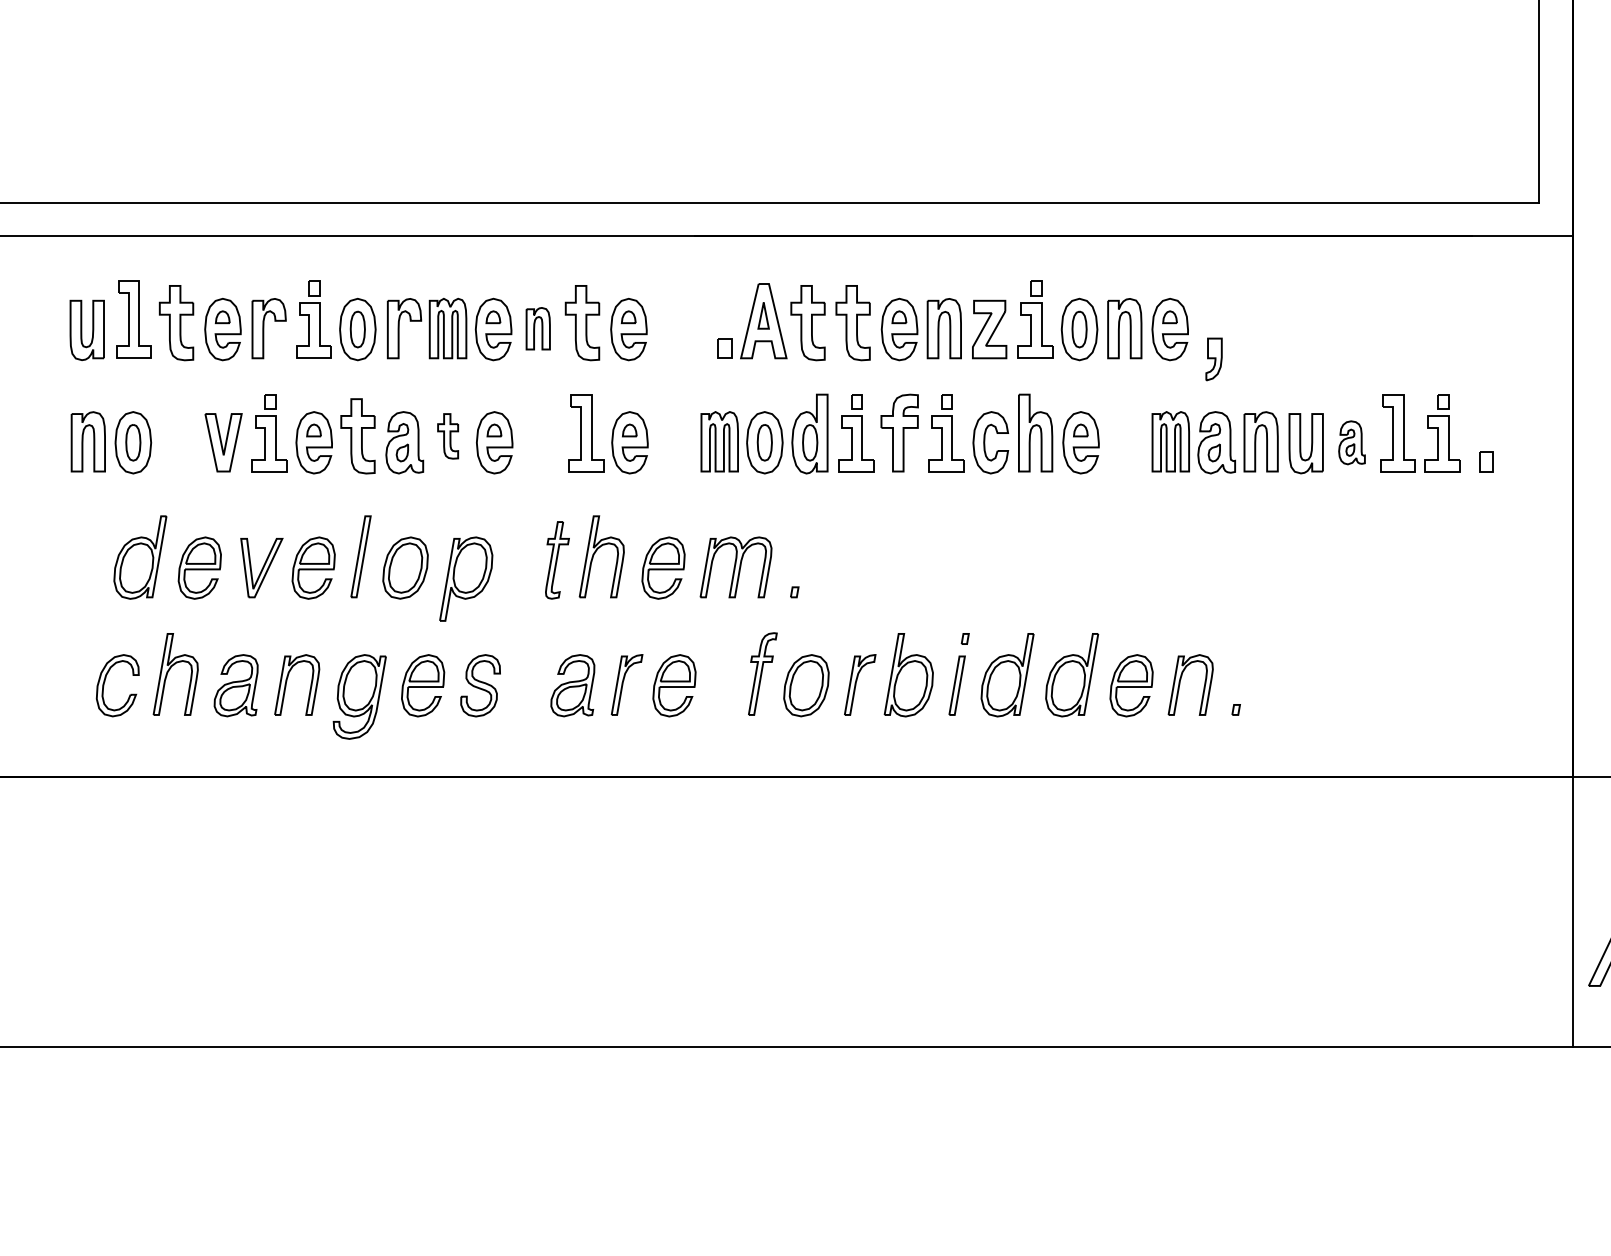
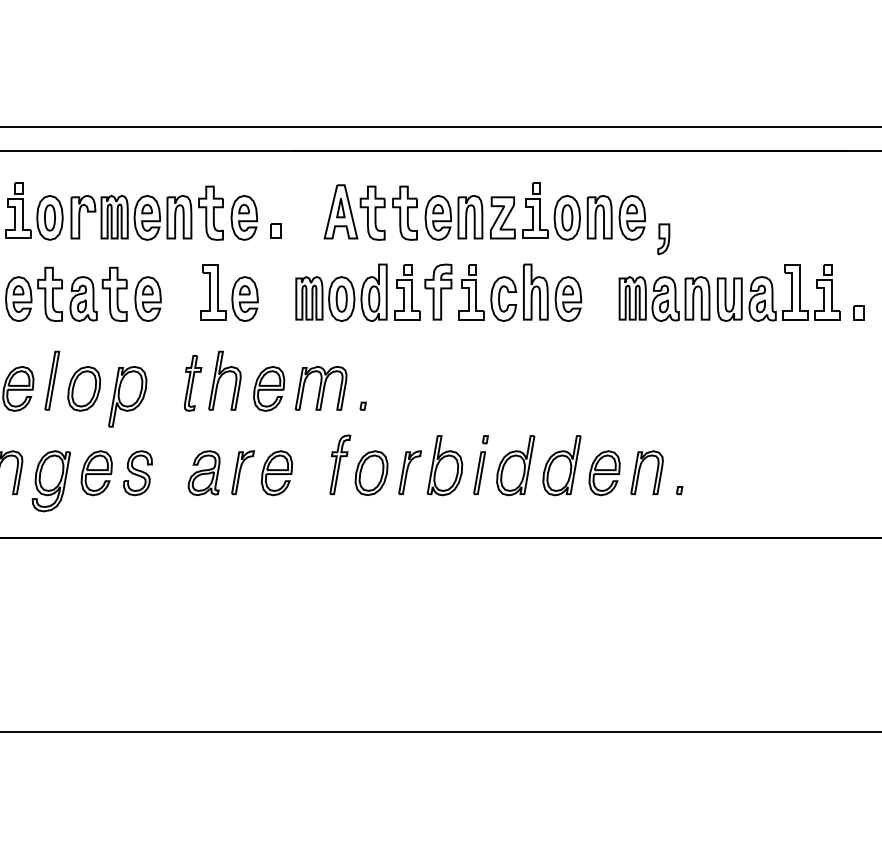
part: (537, 328) -> (178, 217), size x1.43
part: (724, 348) -> (276, 231), moved
part: (447, 436) -> (114, 294), size x1.67
part: (1351, 442) -> (762, 298), size x1.43

